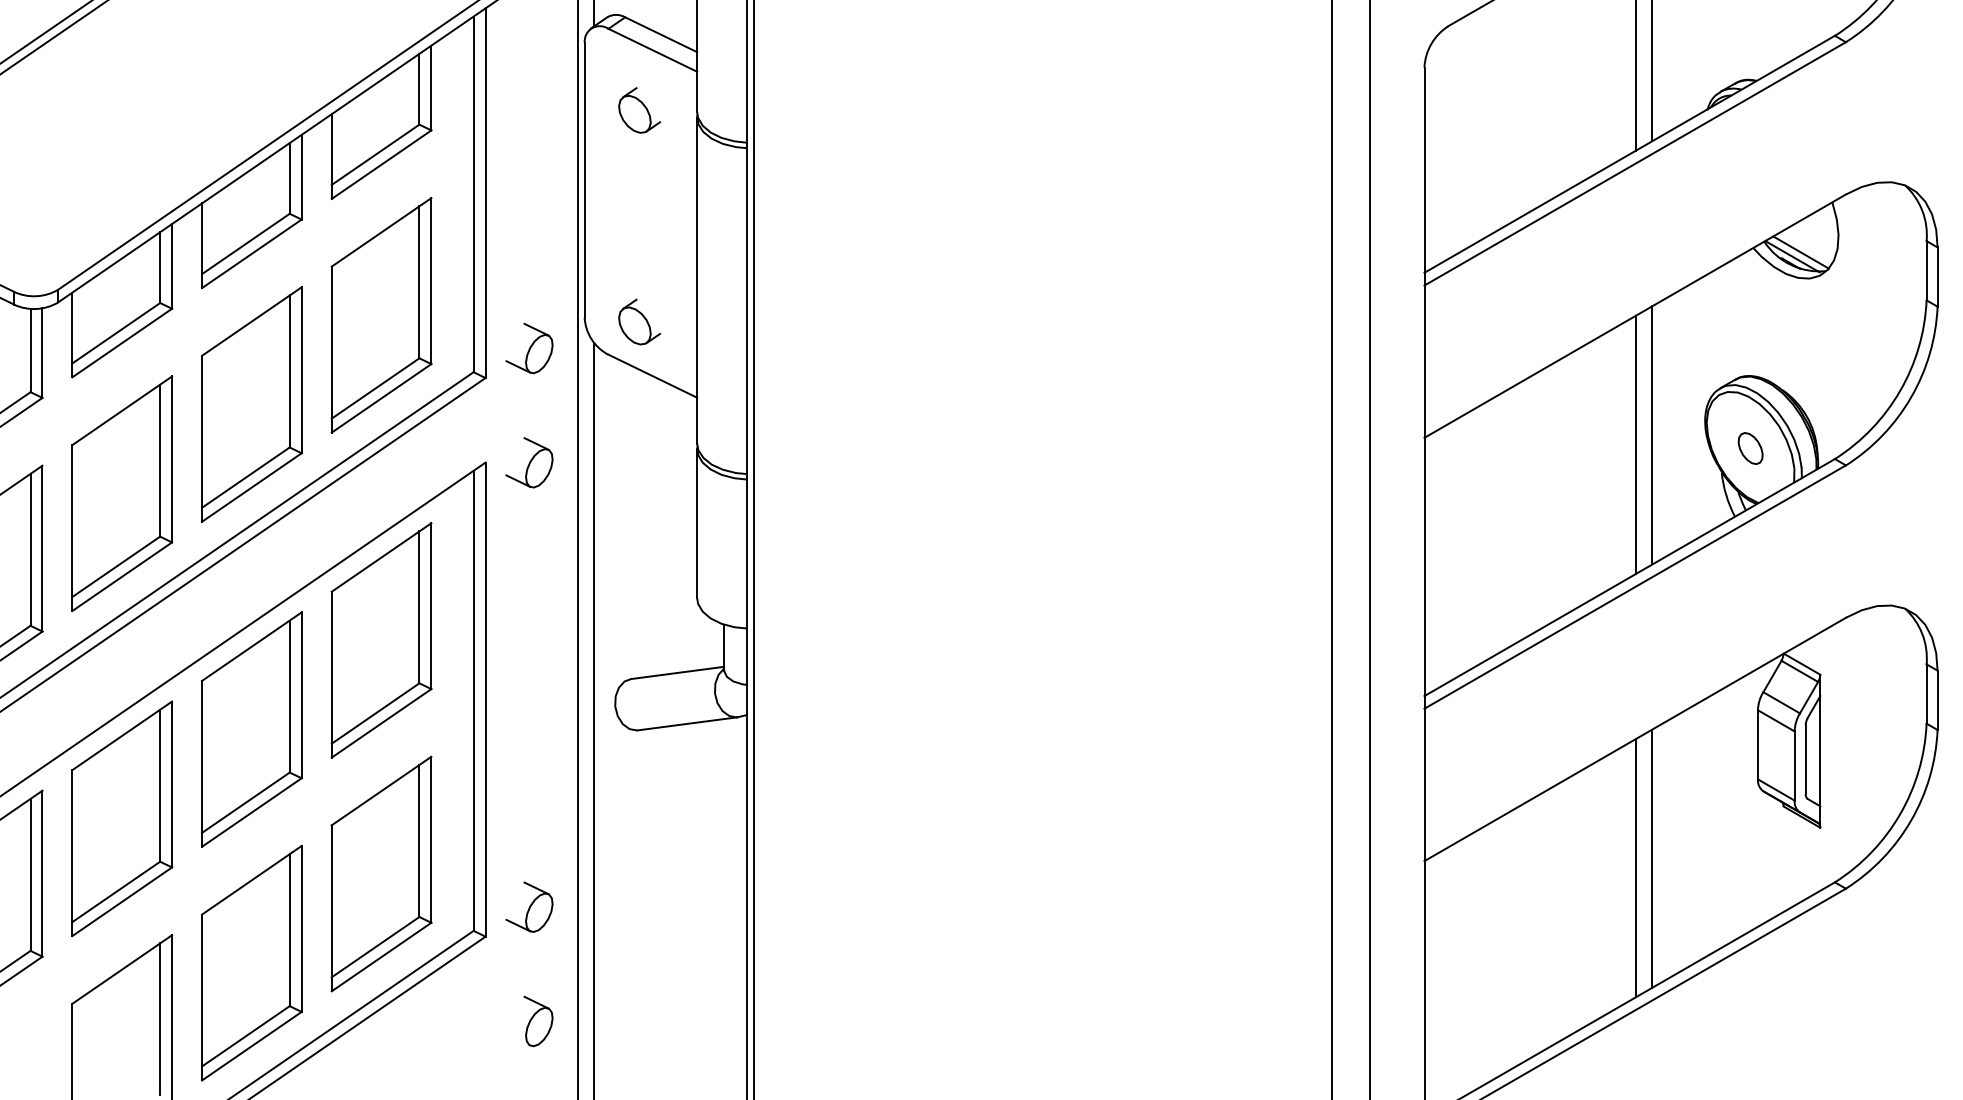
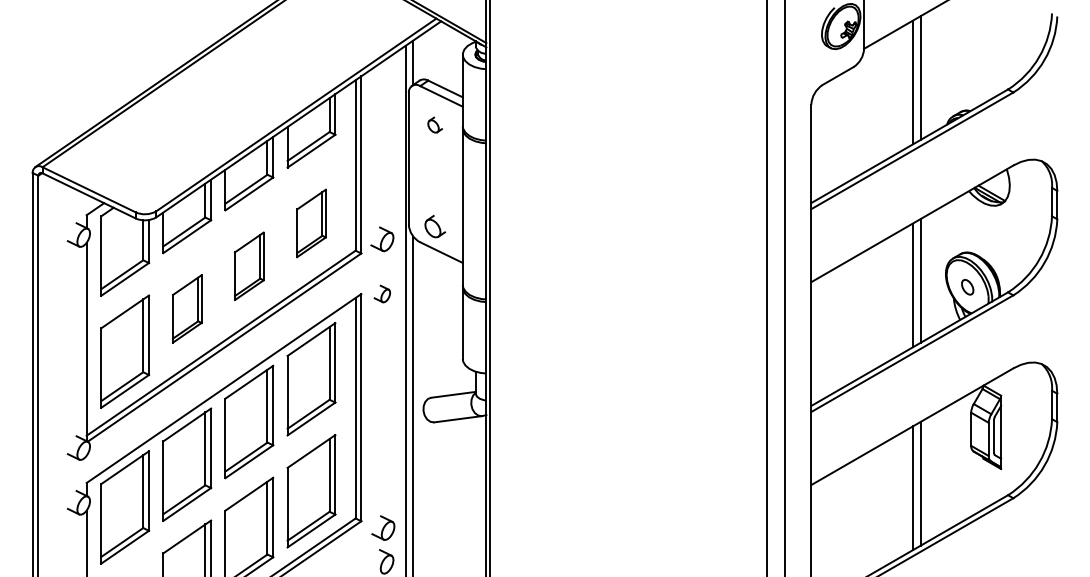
part: (638, 108) -> (434, 124), size x0.7
part: (381, 315) -> (311, 223), size x0.6
part: (252, 405) -> (249, 266), size x0.6
part: (529, 461) -> (382, 293), size x0.7
part: (122, 492) -> (187, 308), size x0.6
part: (529, 905) -> (383, 527), moved

